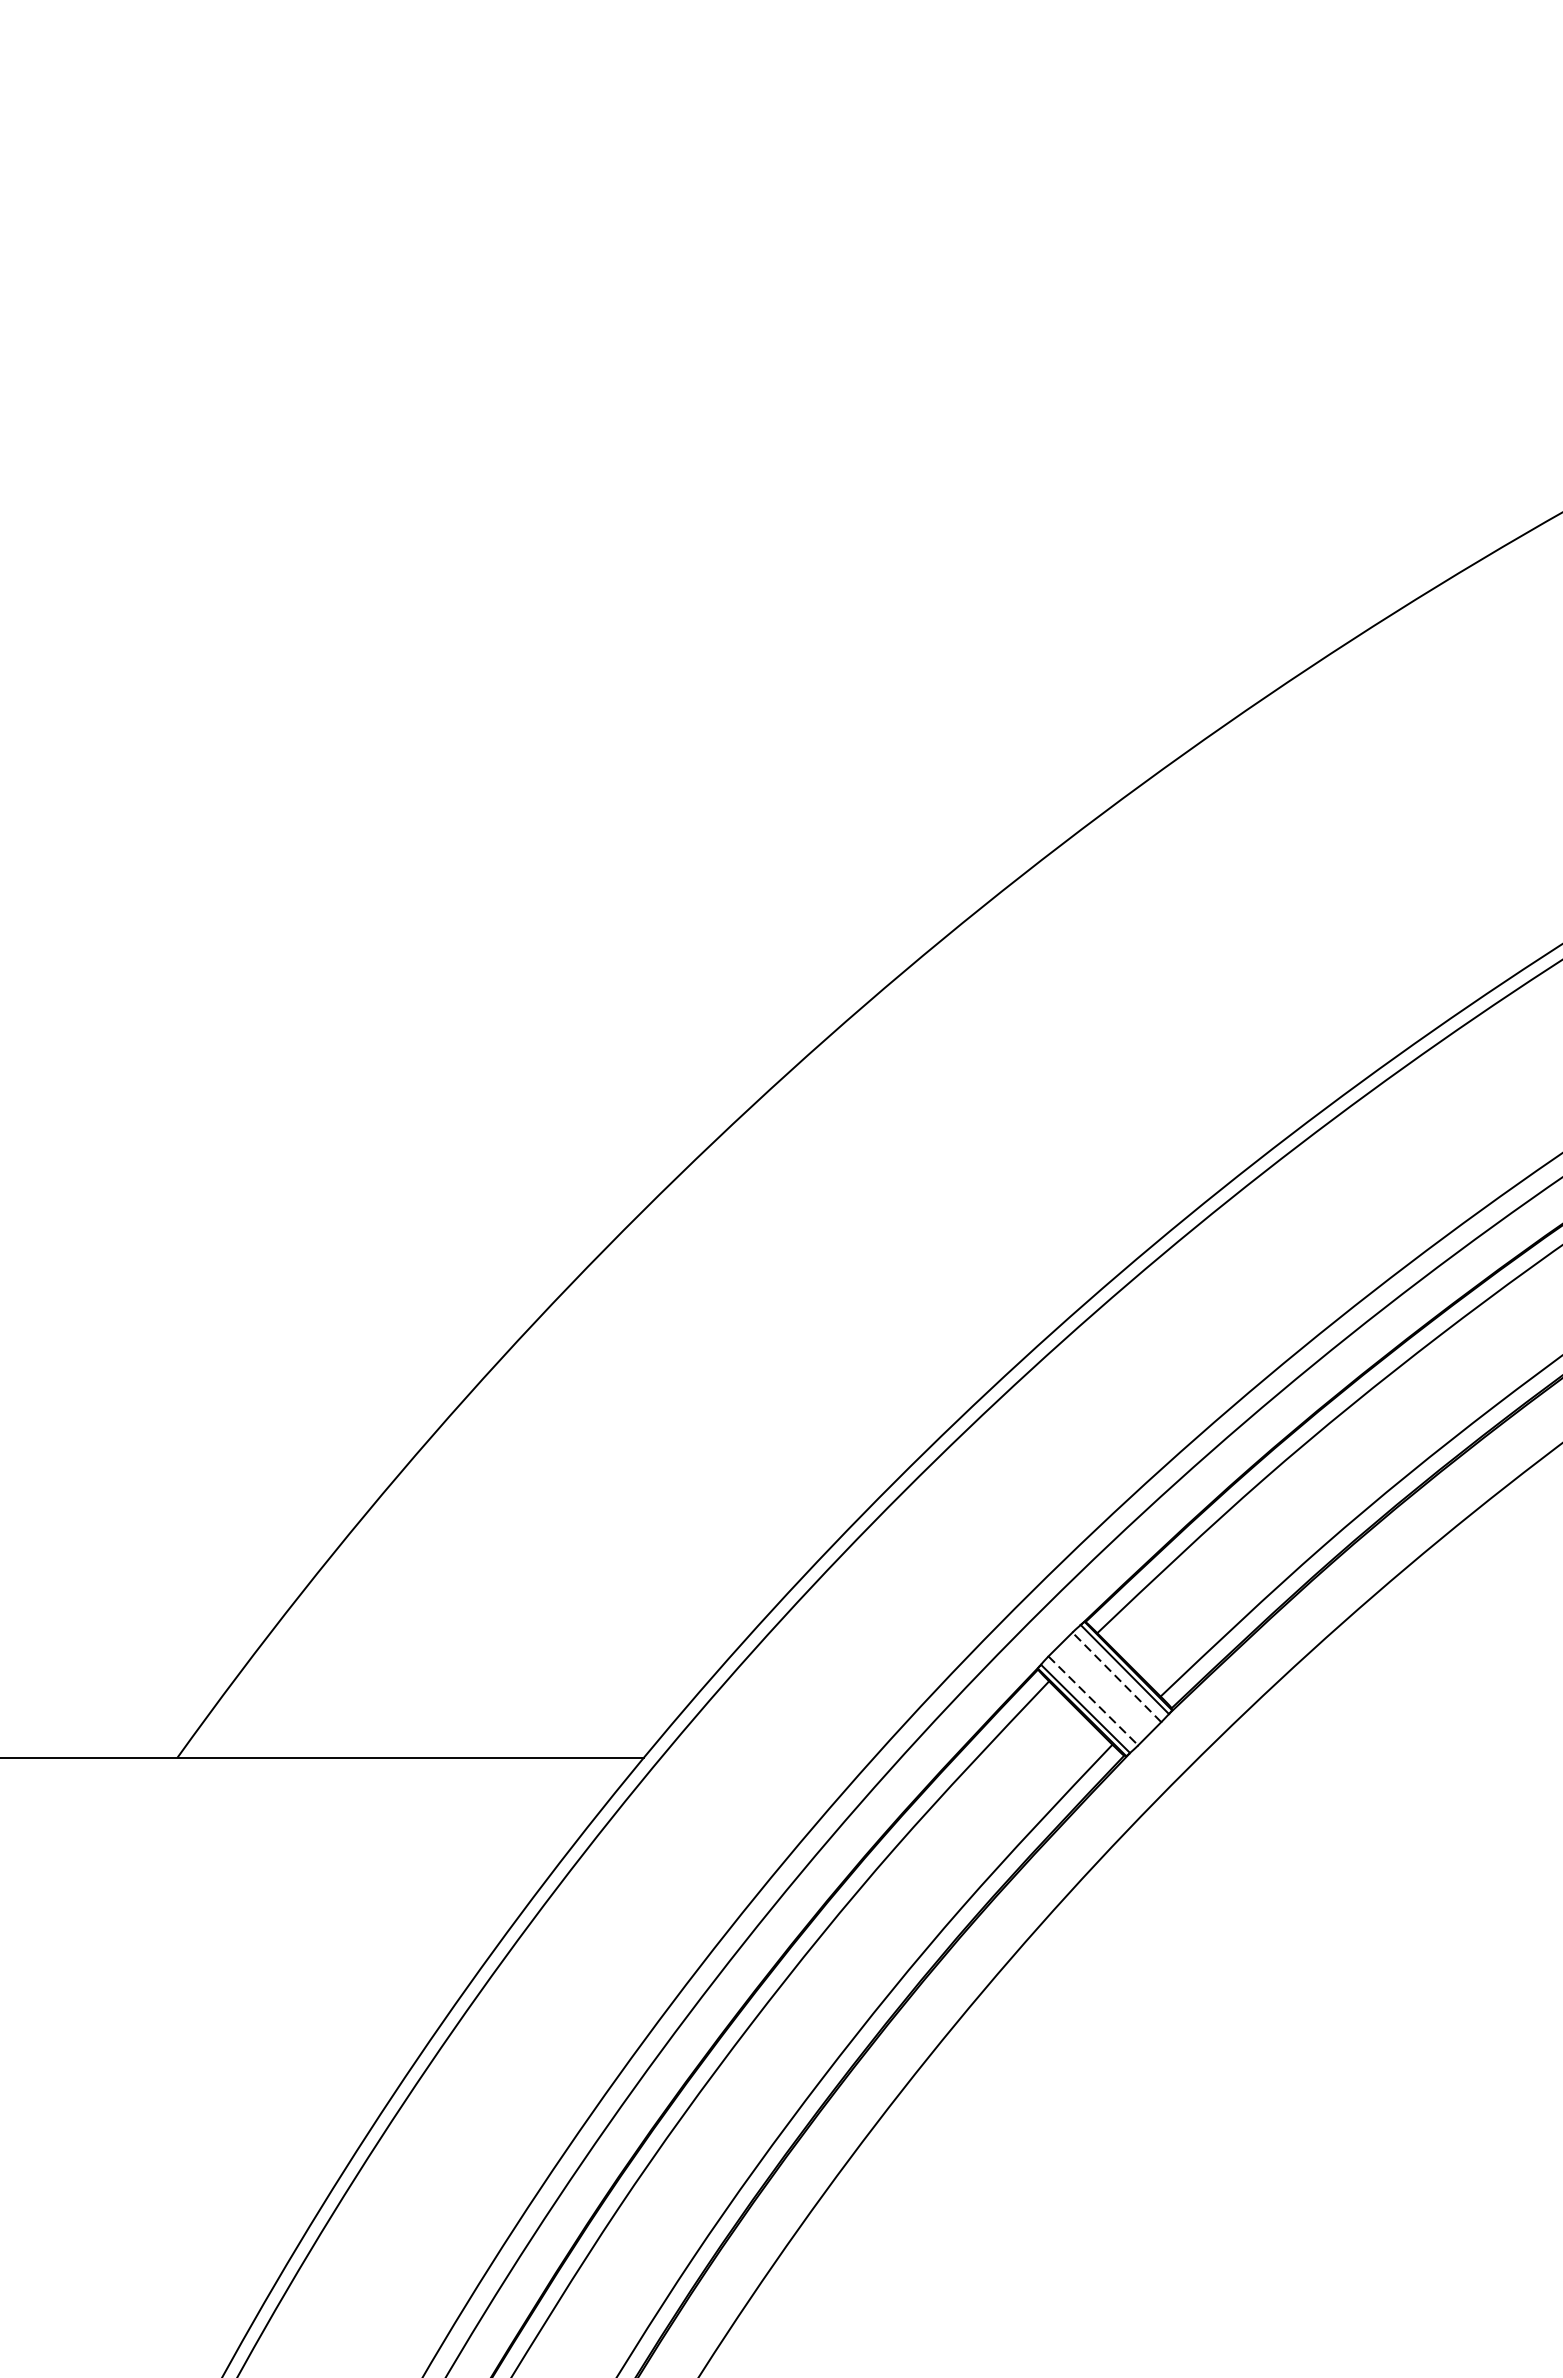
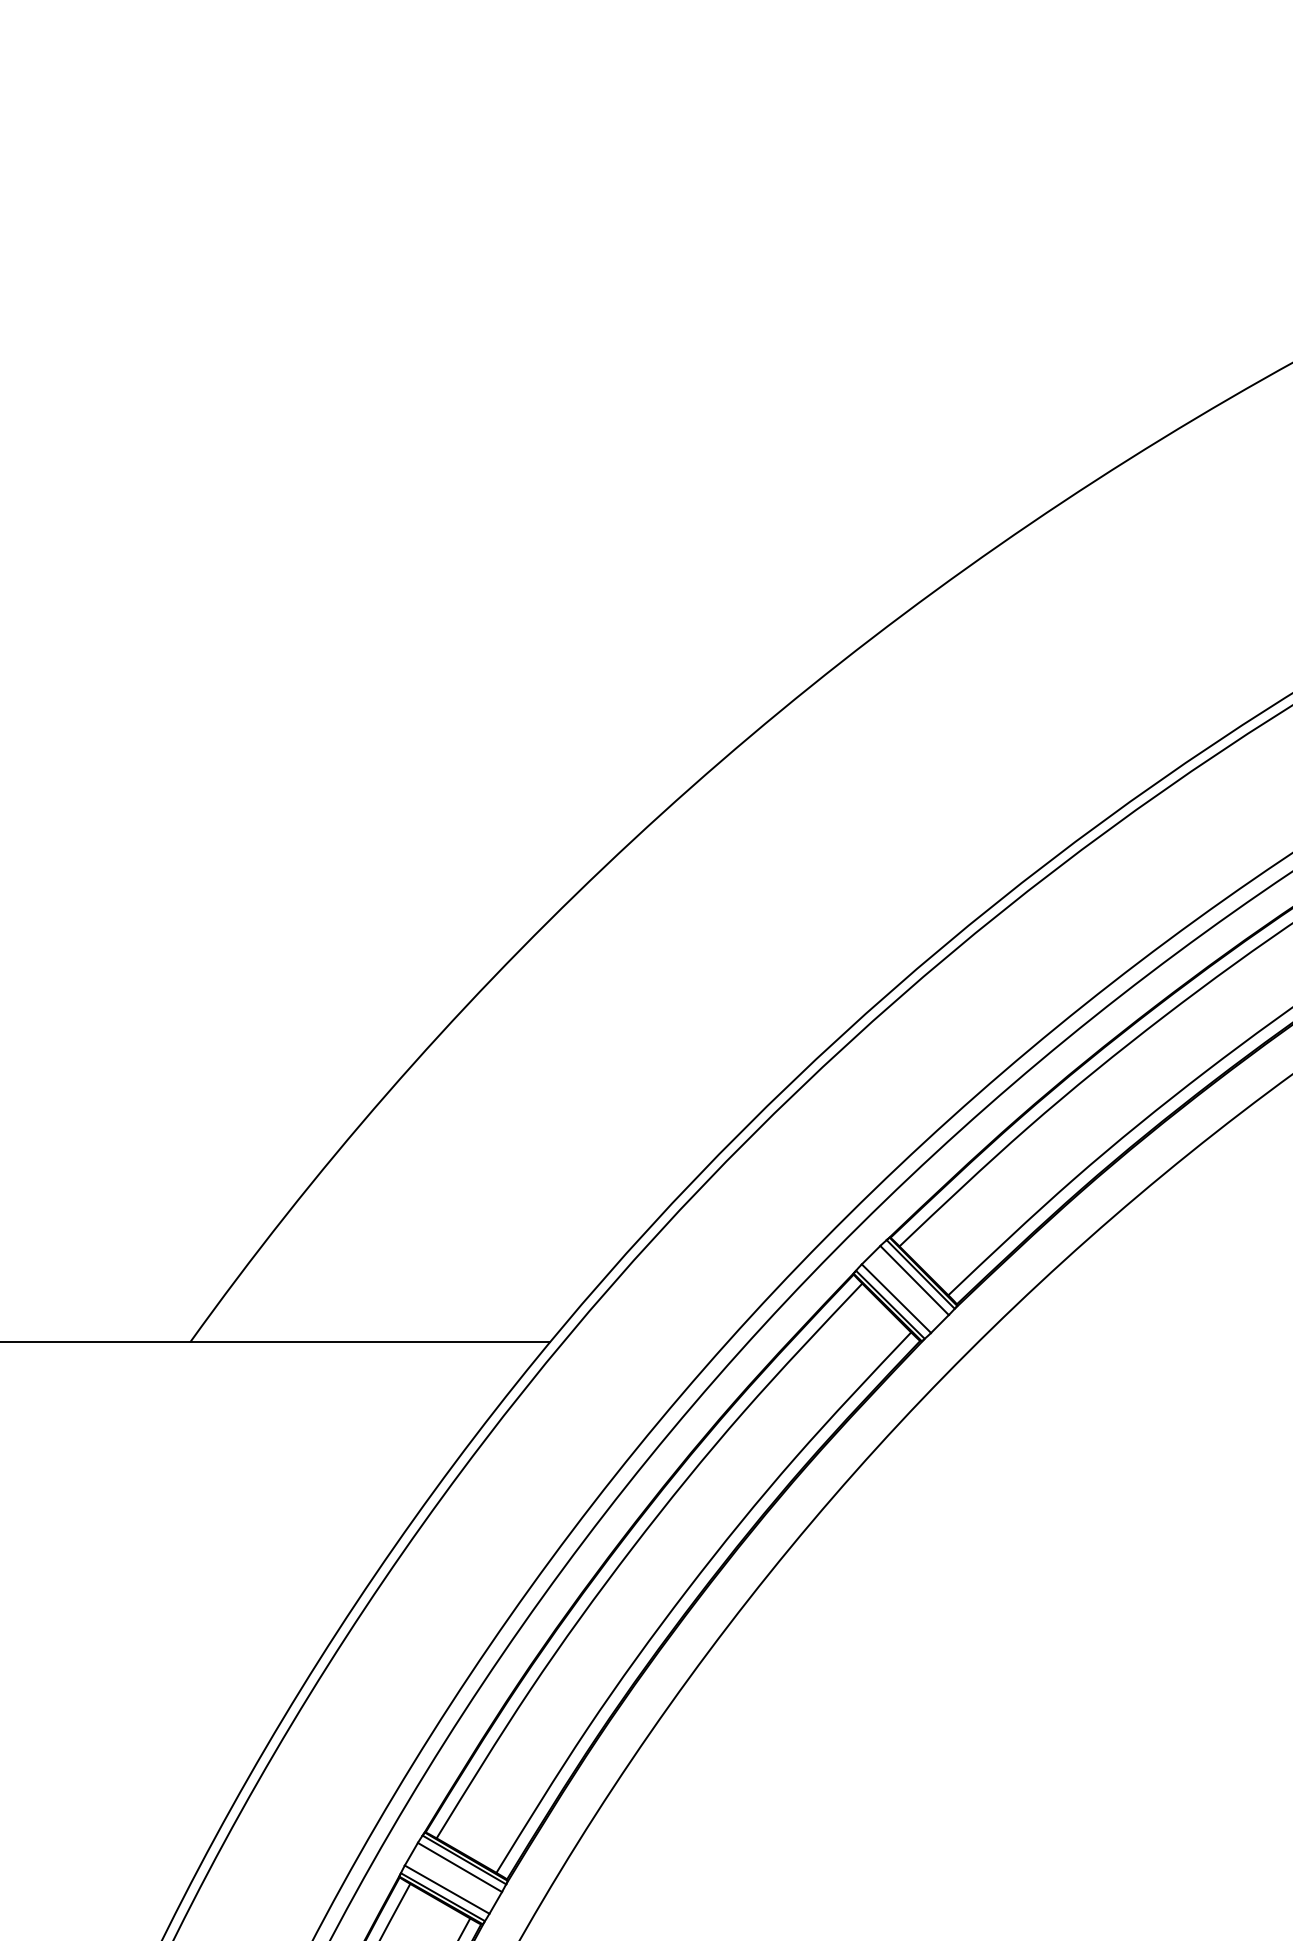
line: (1116, 1677) -> (914, 1280), dashed -> solid
line: (1093, 1700) -> (896, 1298), dashed -> solid

